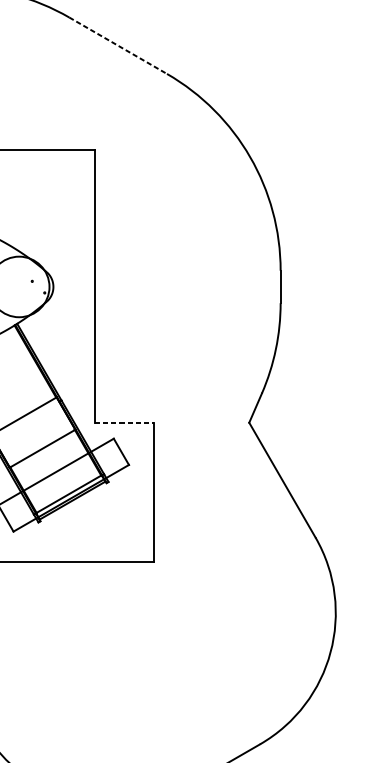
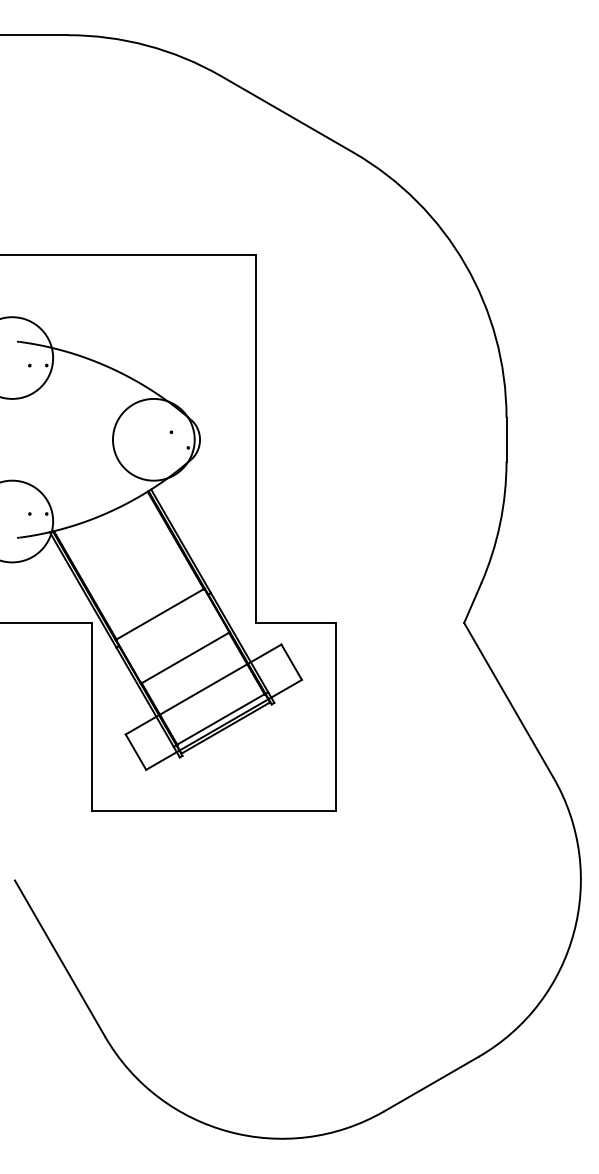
line: (118, 45) -> (287, 114), dashed -> solid
line: (124, 423) -> (295, 623), dashed -> solid

